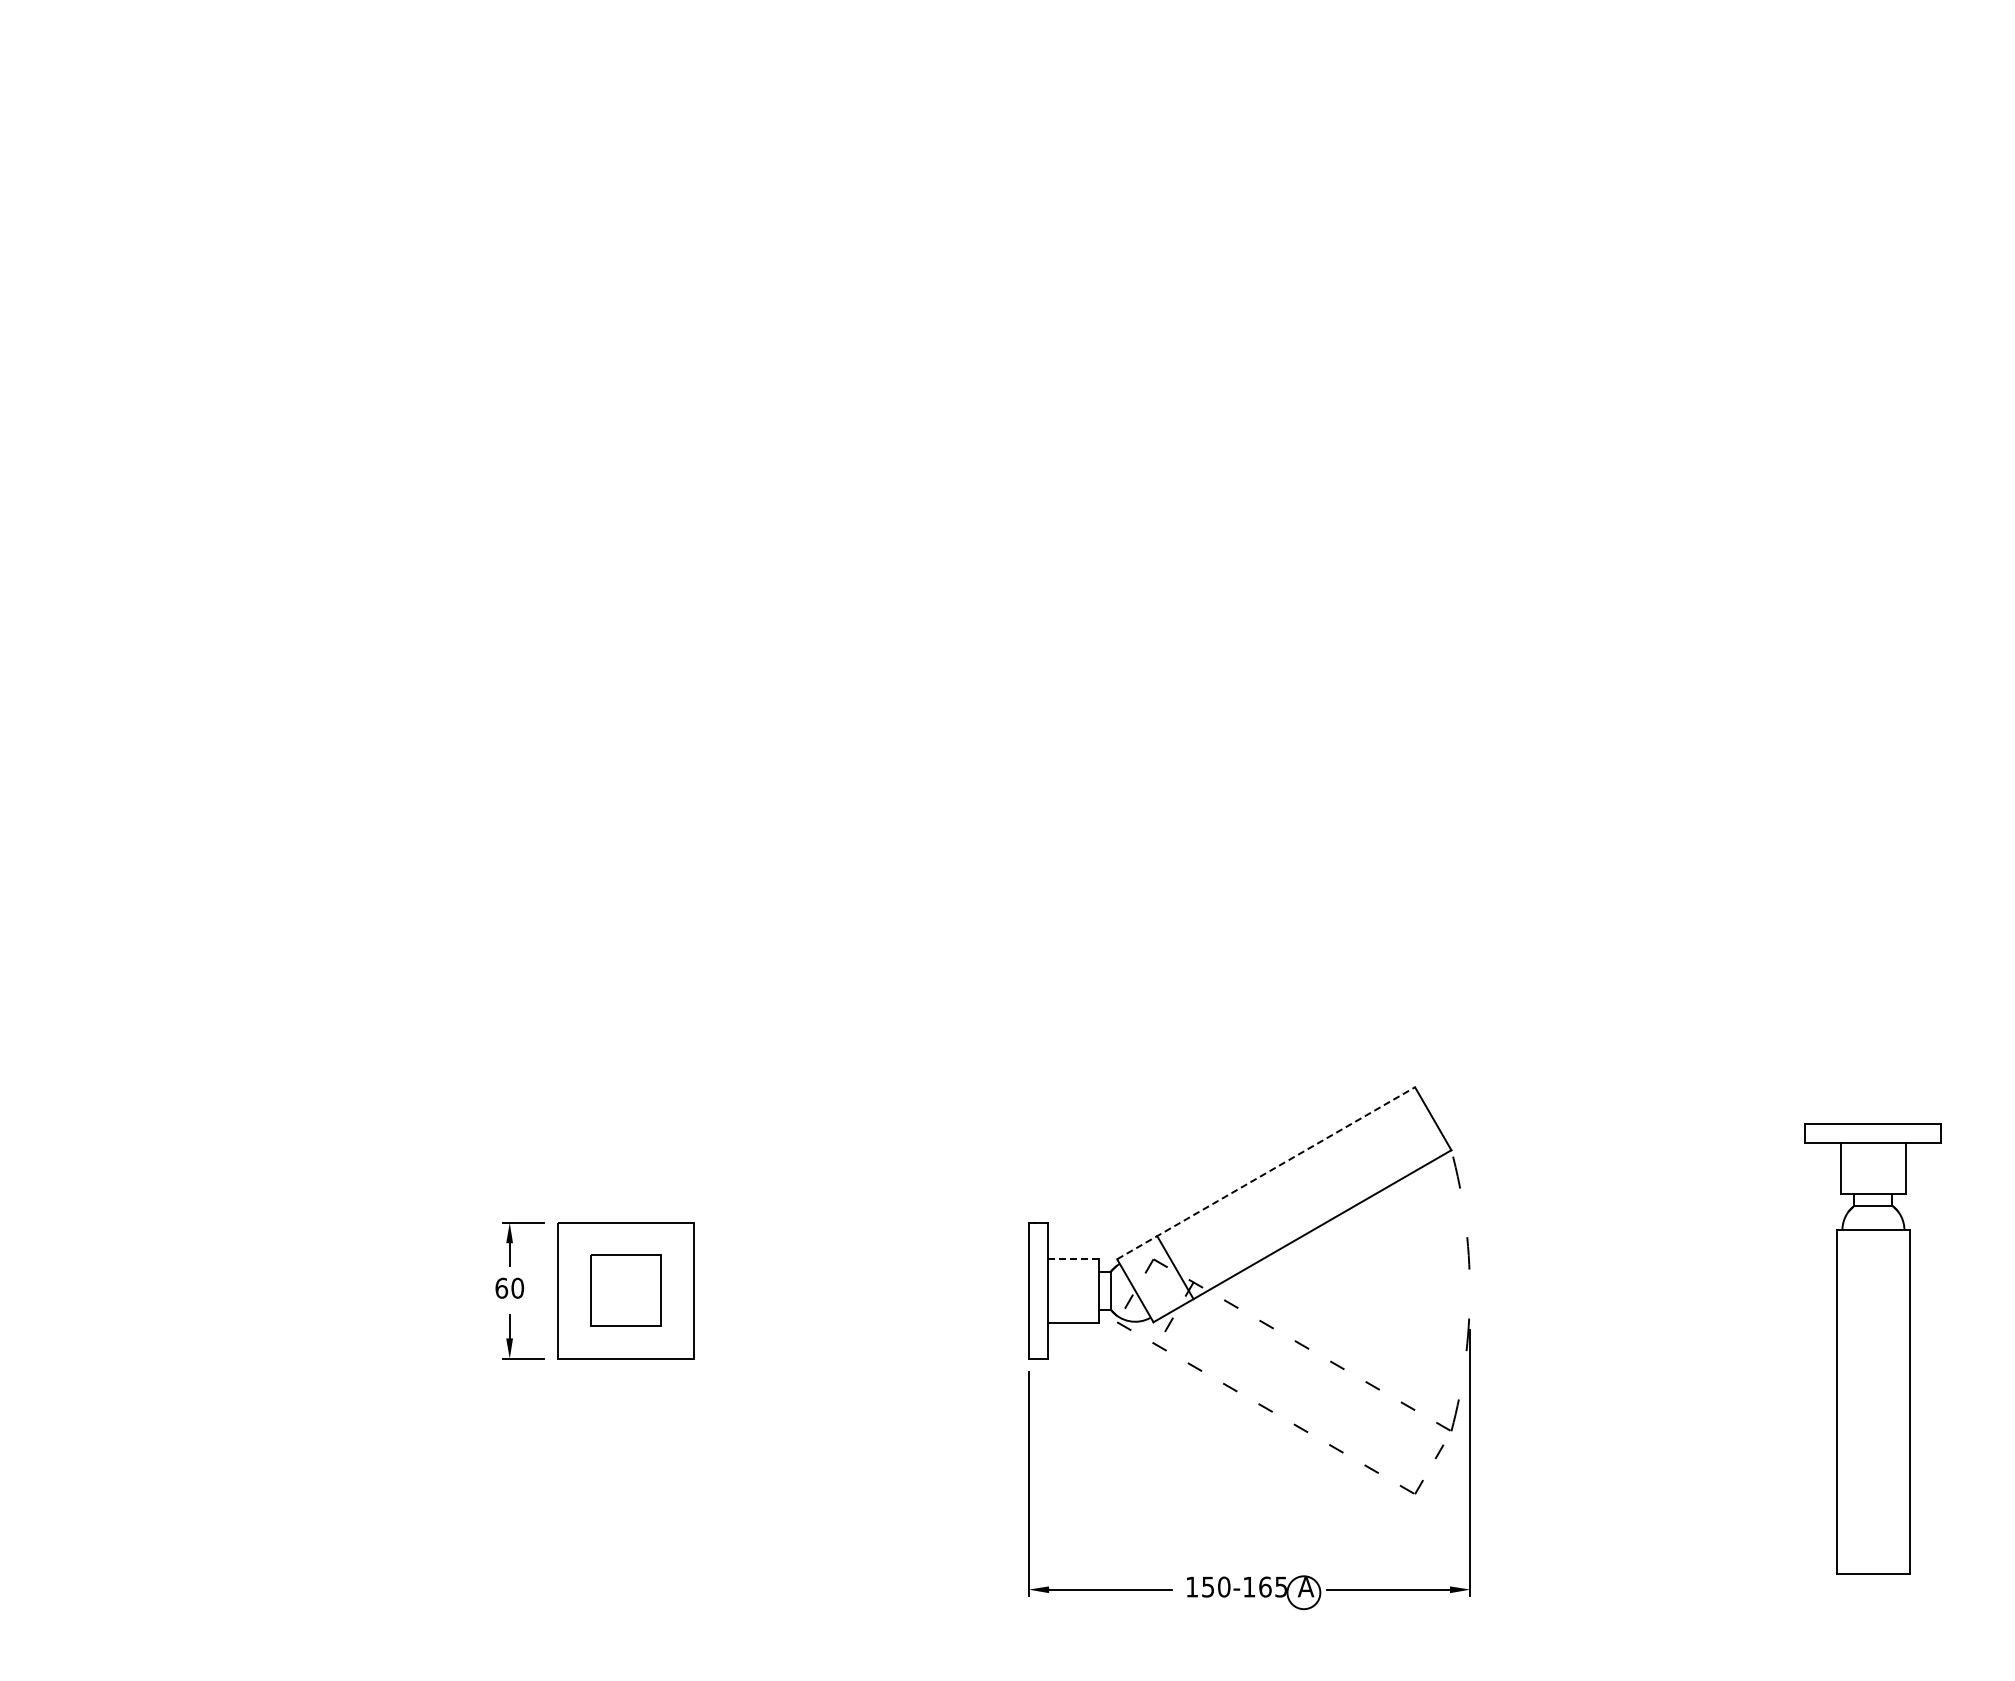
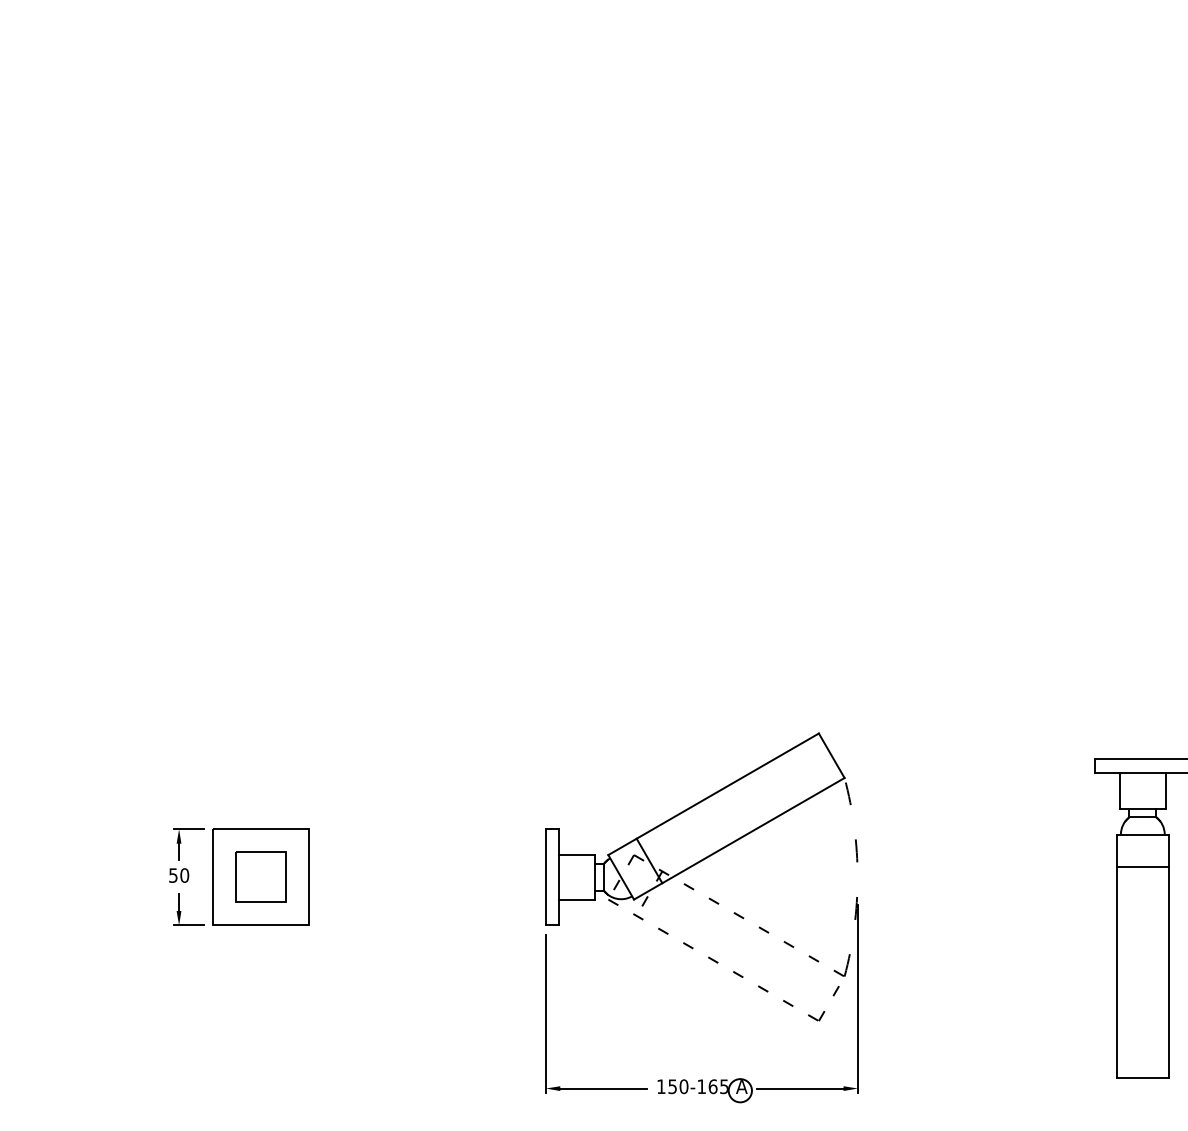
line: (1266, 1173) -> (713, 794), dashed -> solid
line: (1073, 1258) -> (577, 854), dashed -> solid
line: (1873, 1276) -> (1142, 867), added
text: (501, 1287) -> (173, 875), 60 -> 50

